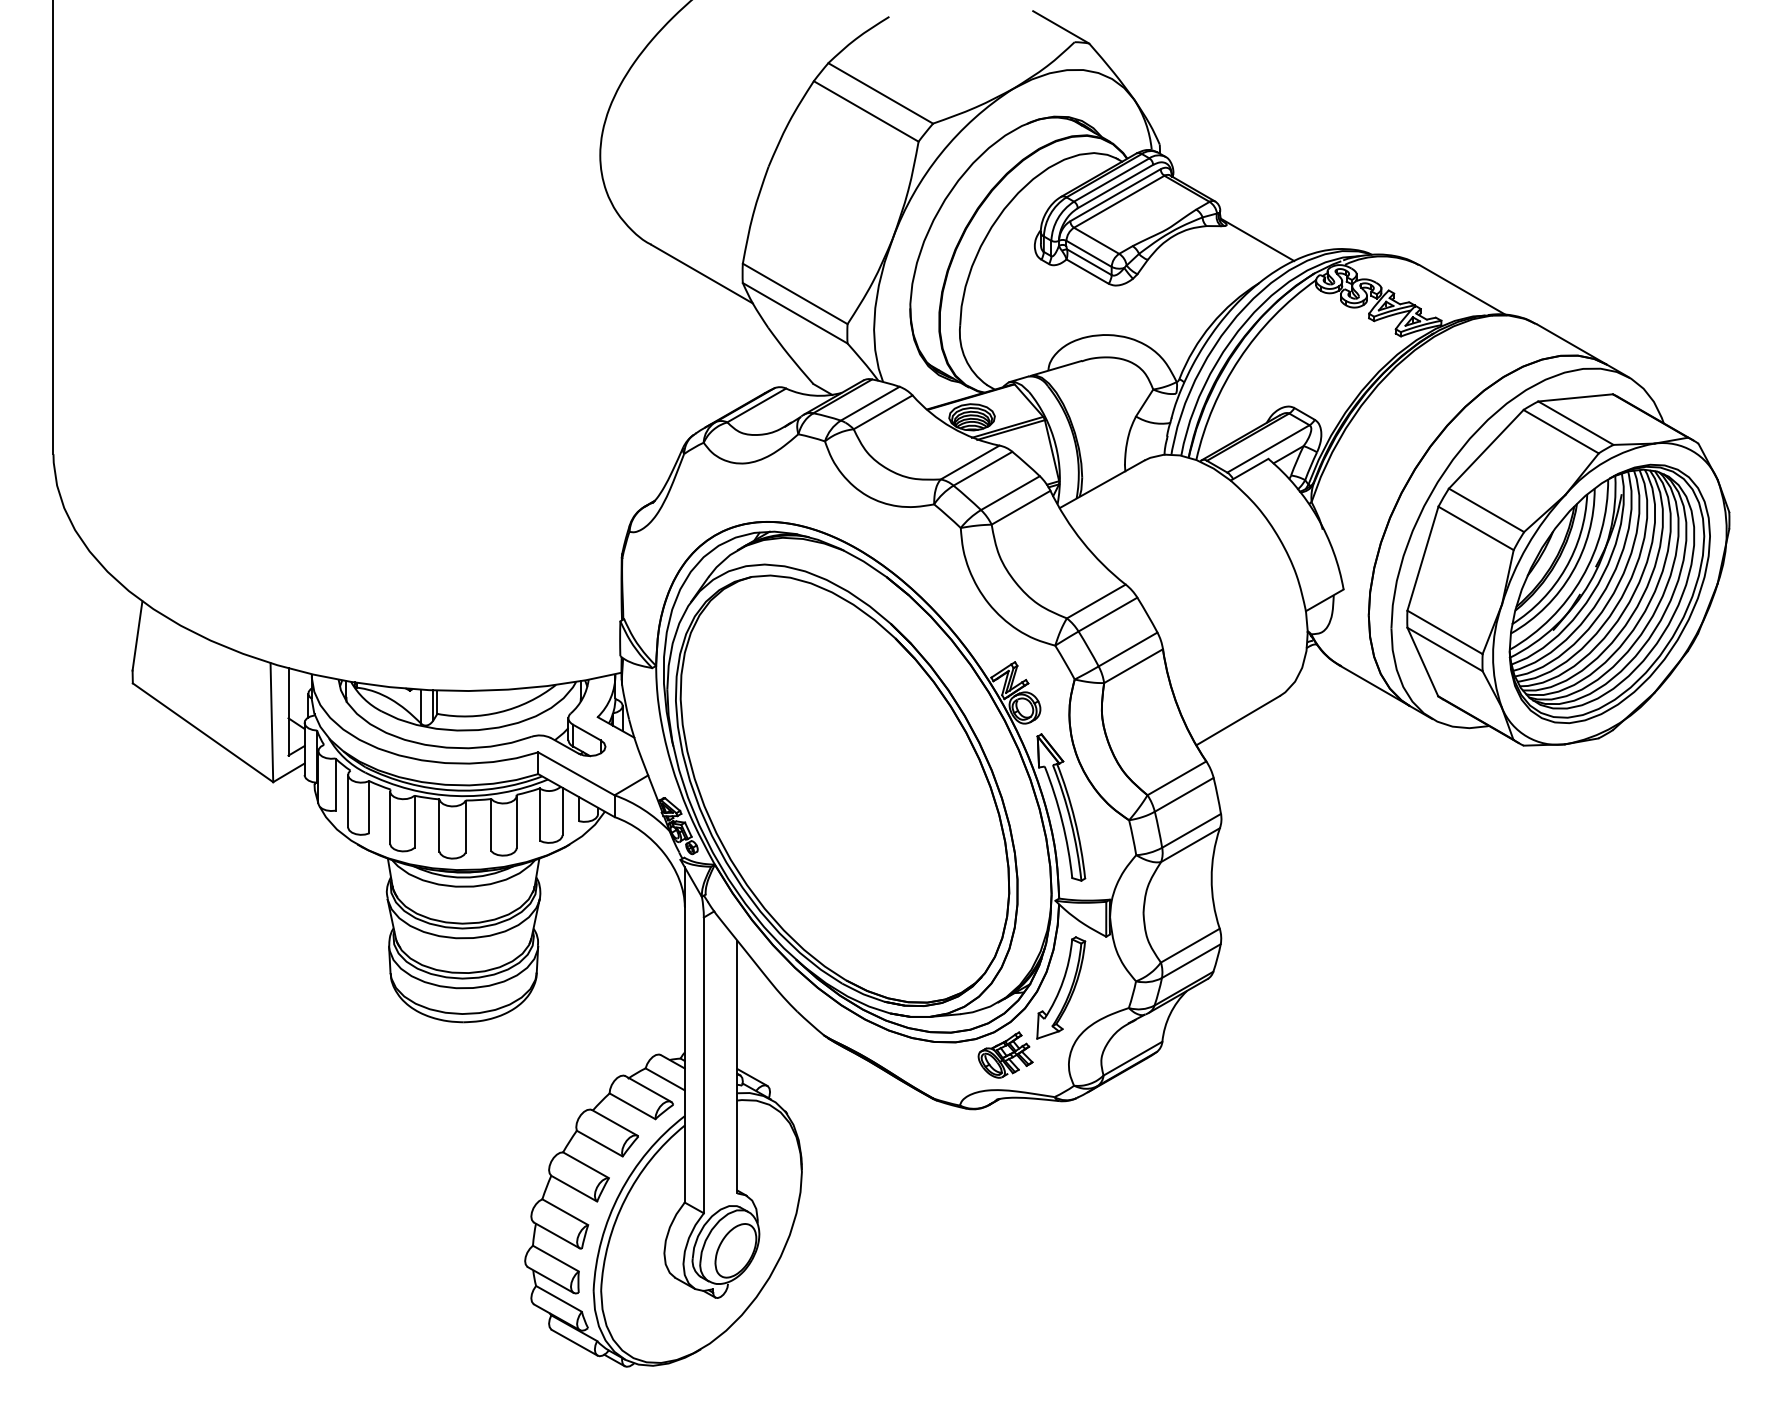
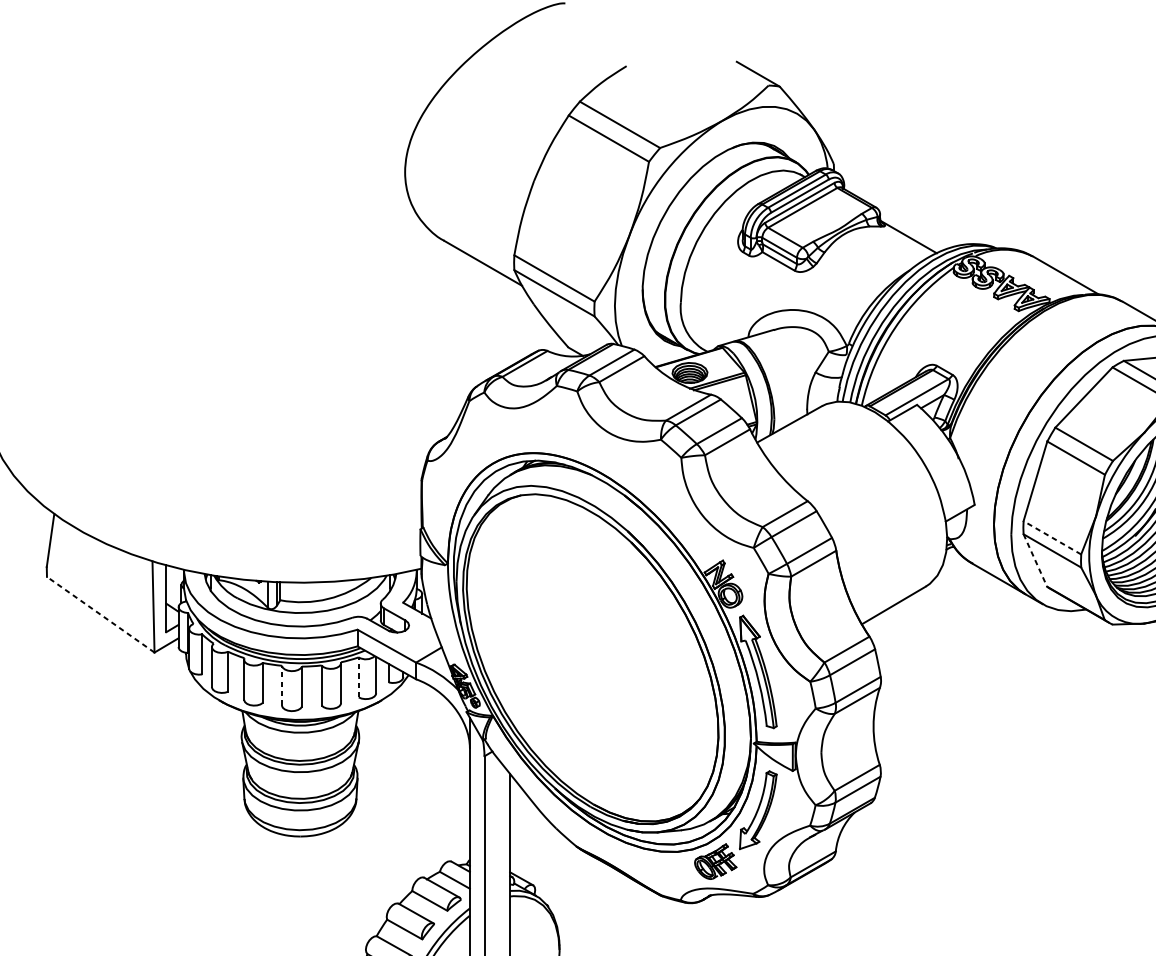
line: (1444, 632) -> (1051, 537), solid -> dashed
line: (1422, 662) -> (1035, 560), solid -> dashed
line: (203, 732) -> (101, 614), solid -> dashed
line: (539, 814) -> (358, 677), solid -> dashed
line: (439, 825) -> (281, 685), solid -> dashed

